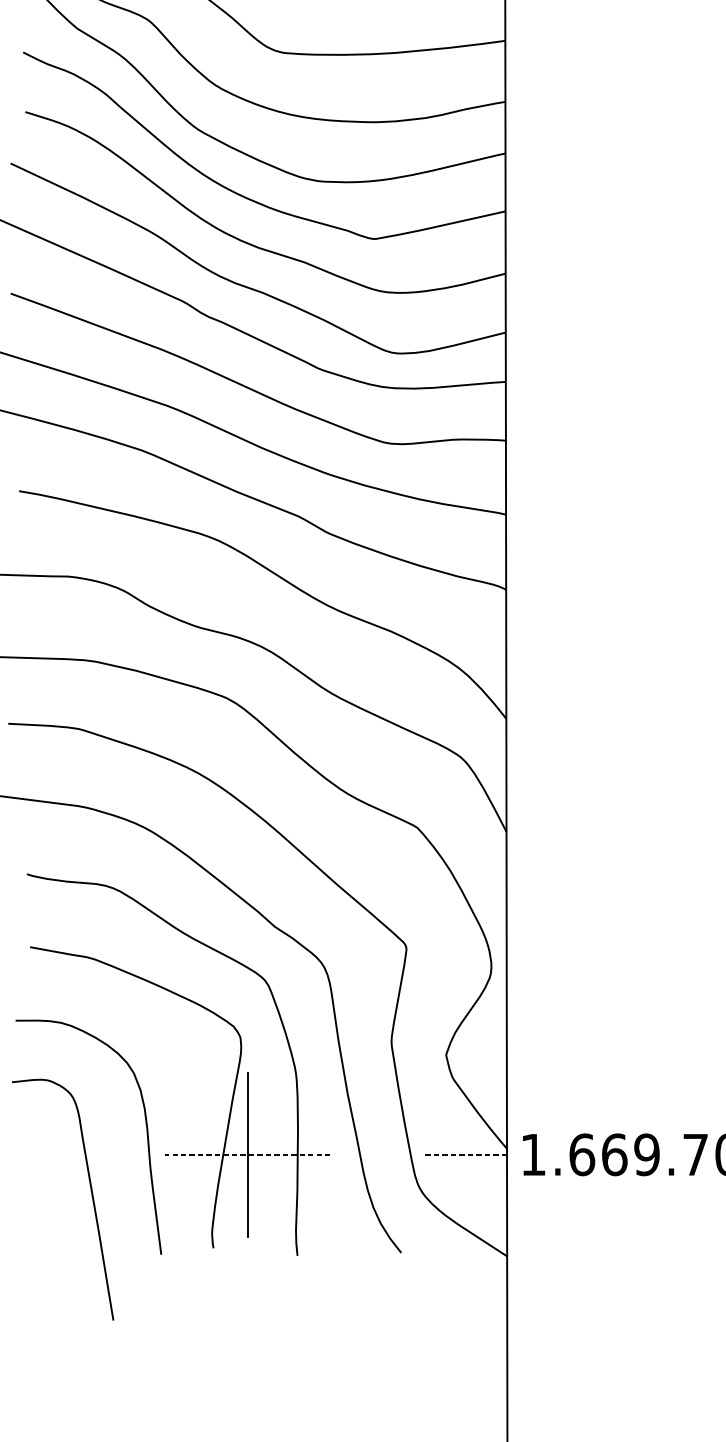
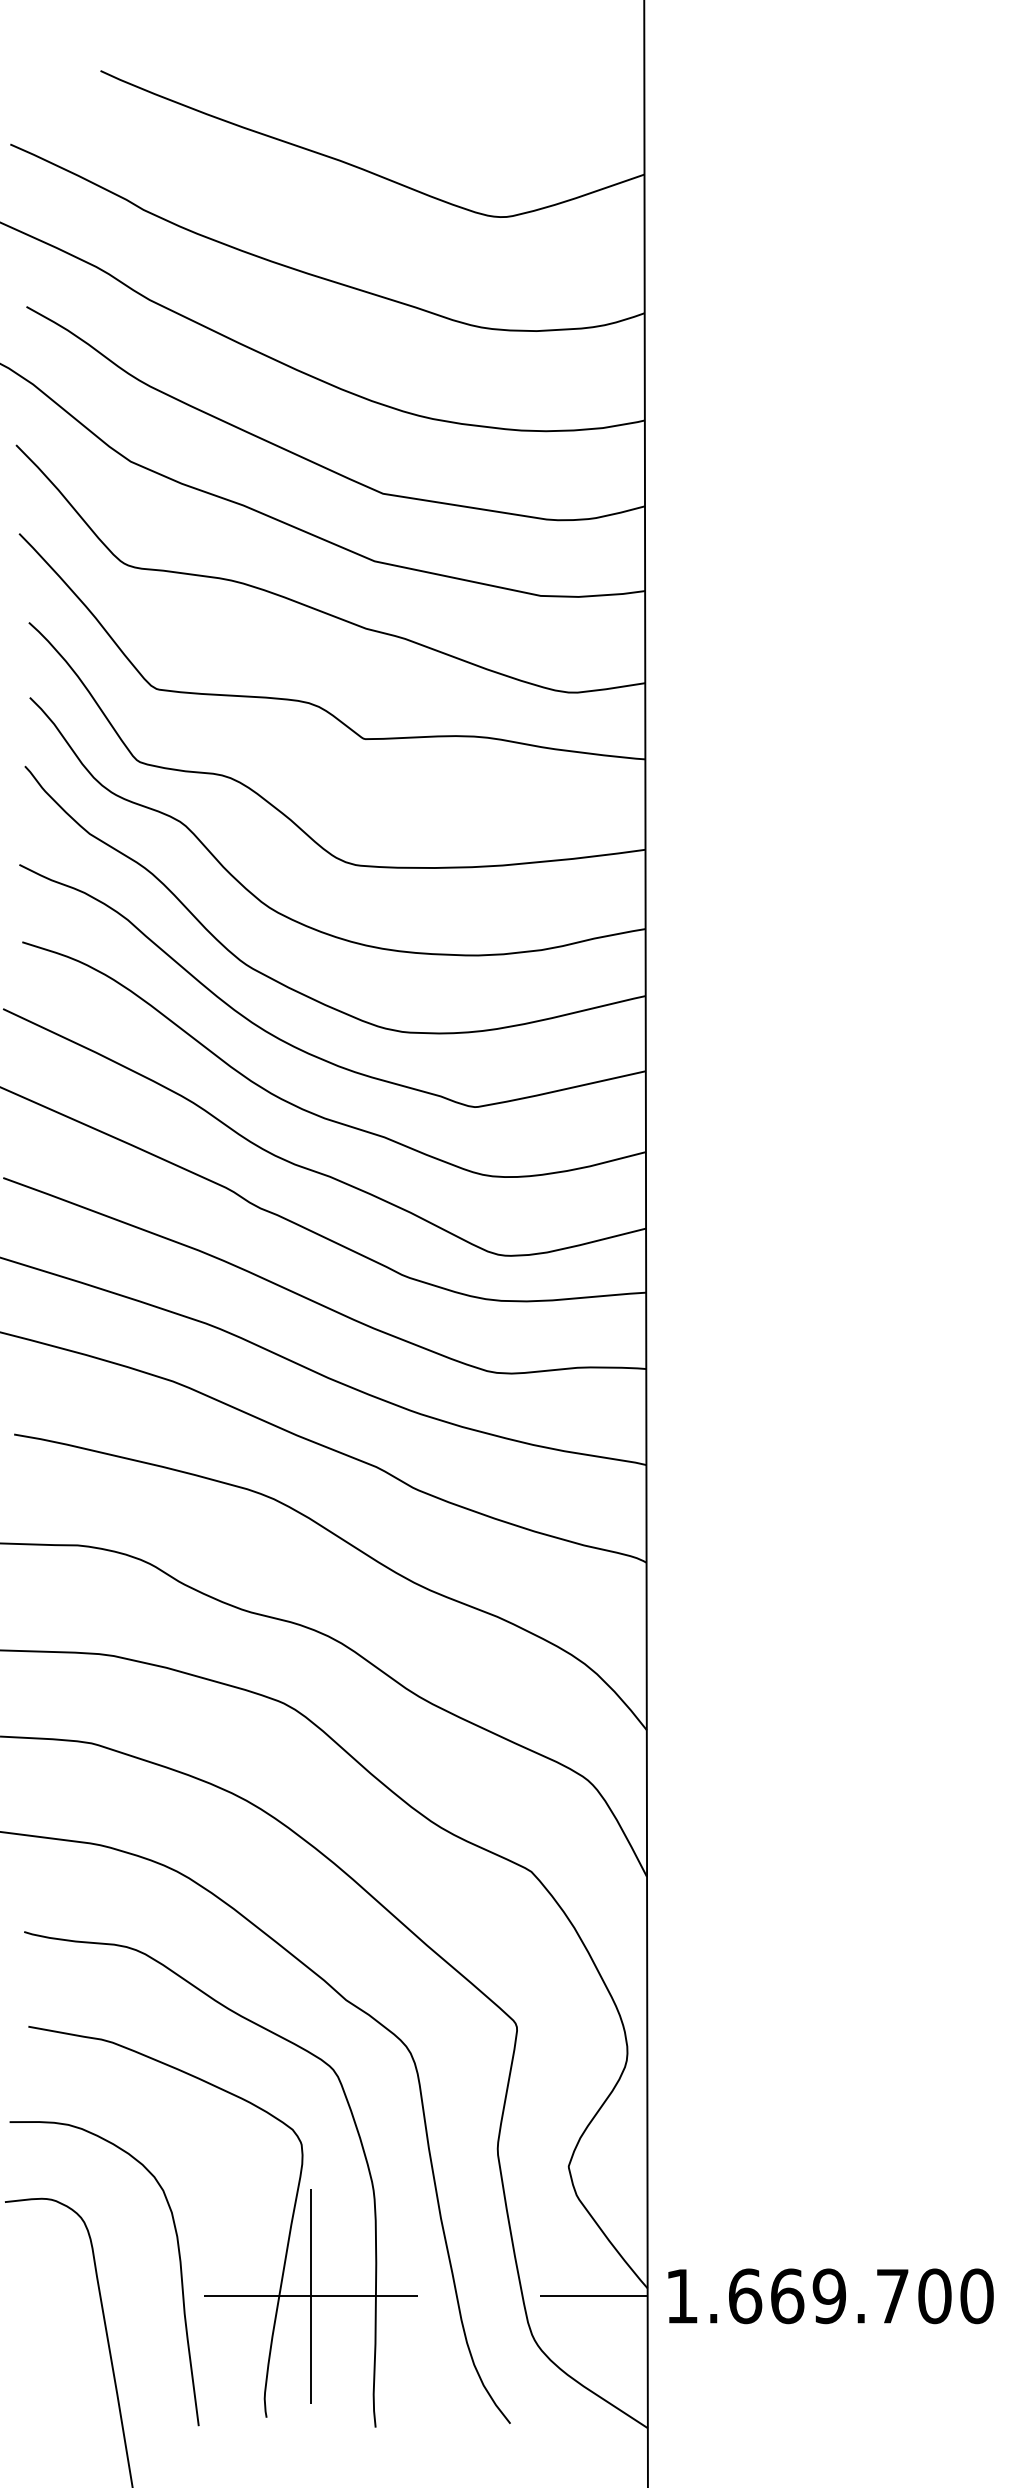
line: (247, 1154) -> (310, 2296), dashed -> solid
line: (465, 1154) -> (593, 2296), dashed -> solid

